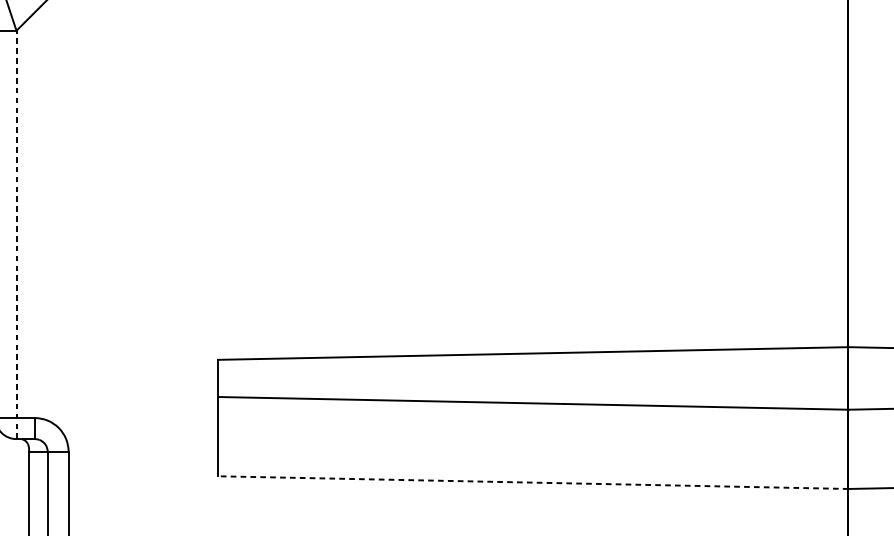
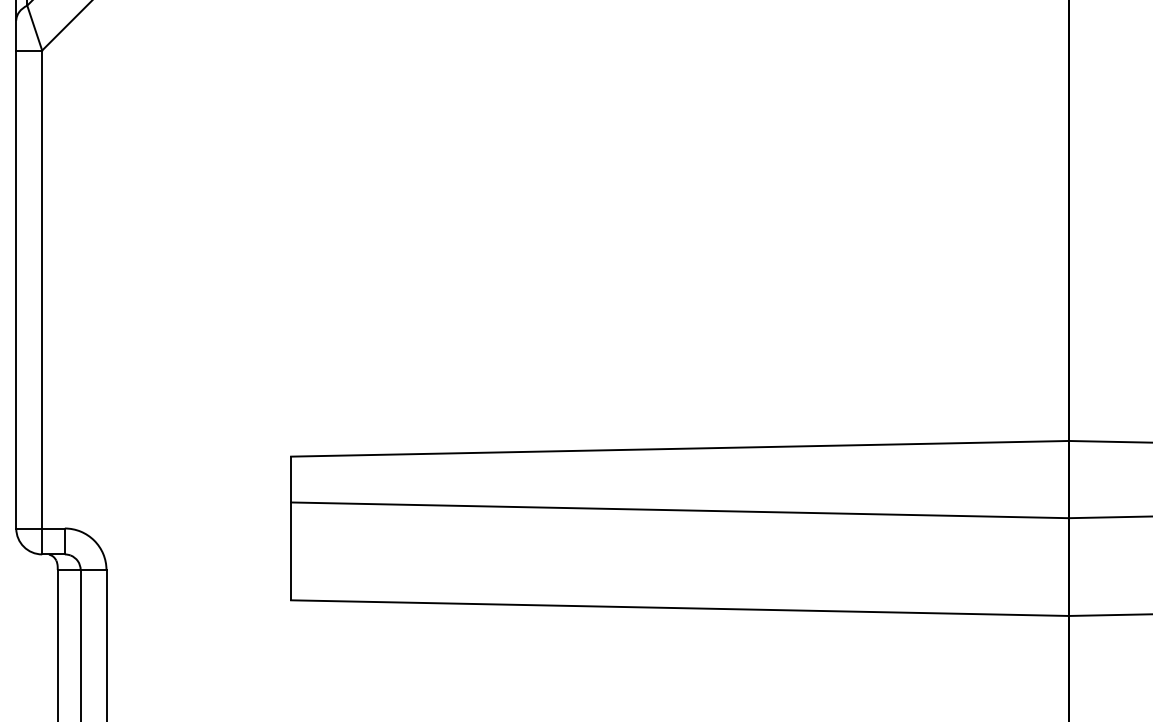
line: (16, 234) -> (42, 302), dashed -> solid
line: (532, 482) -> (679, 608), dashed -> solid

